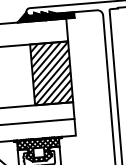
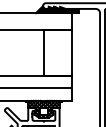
hatch: (50, 72) -> (57, 52), removed

